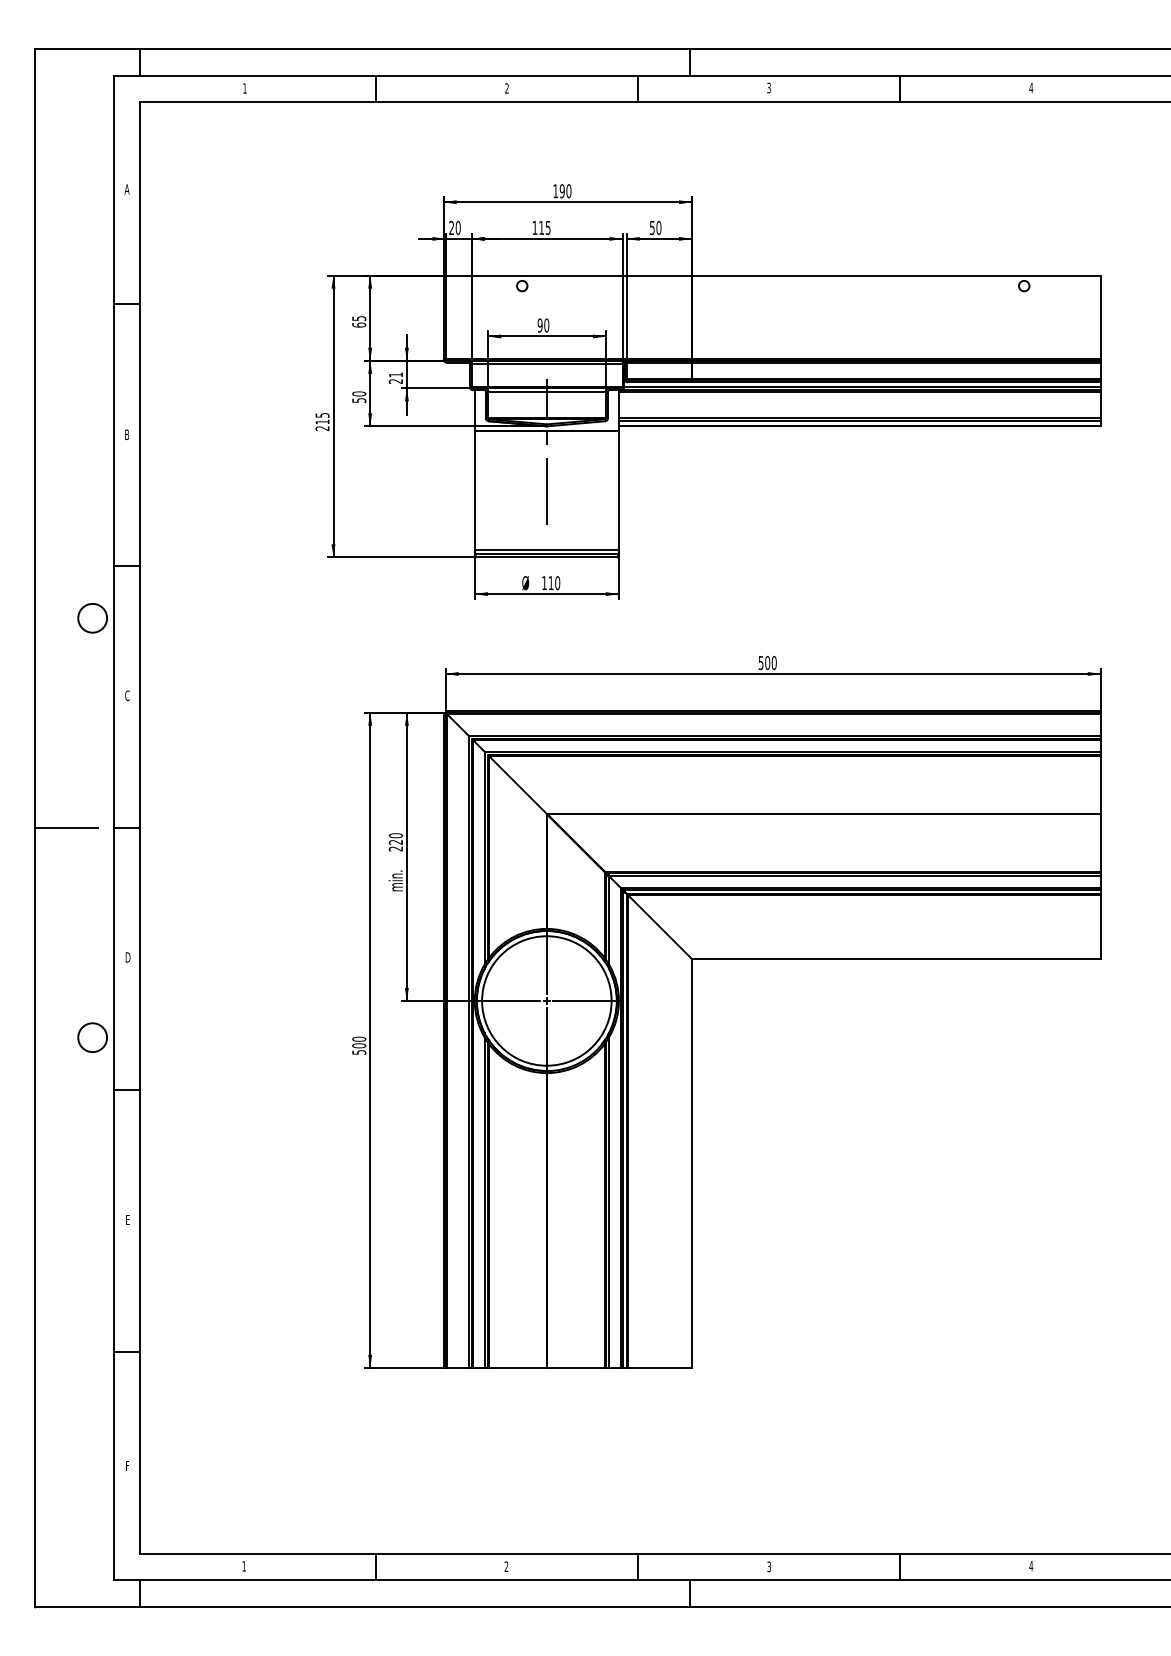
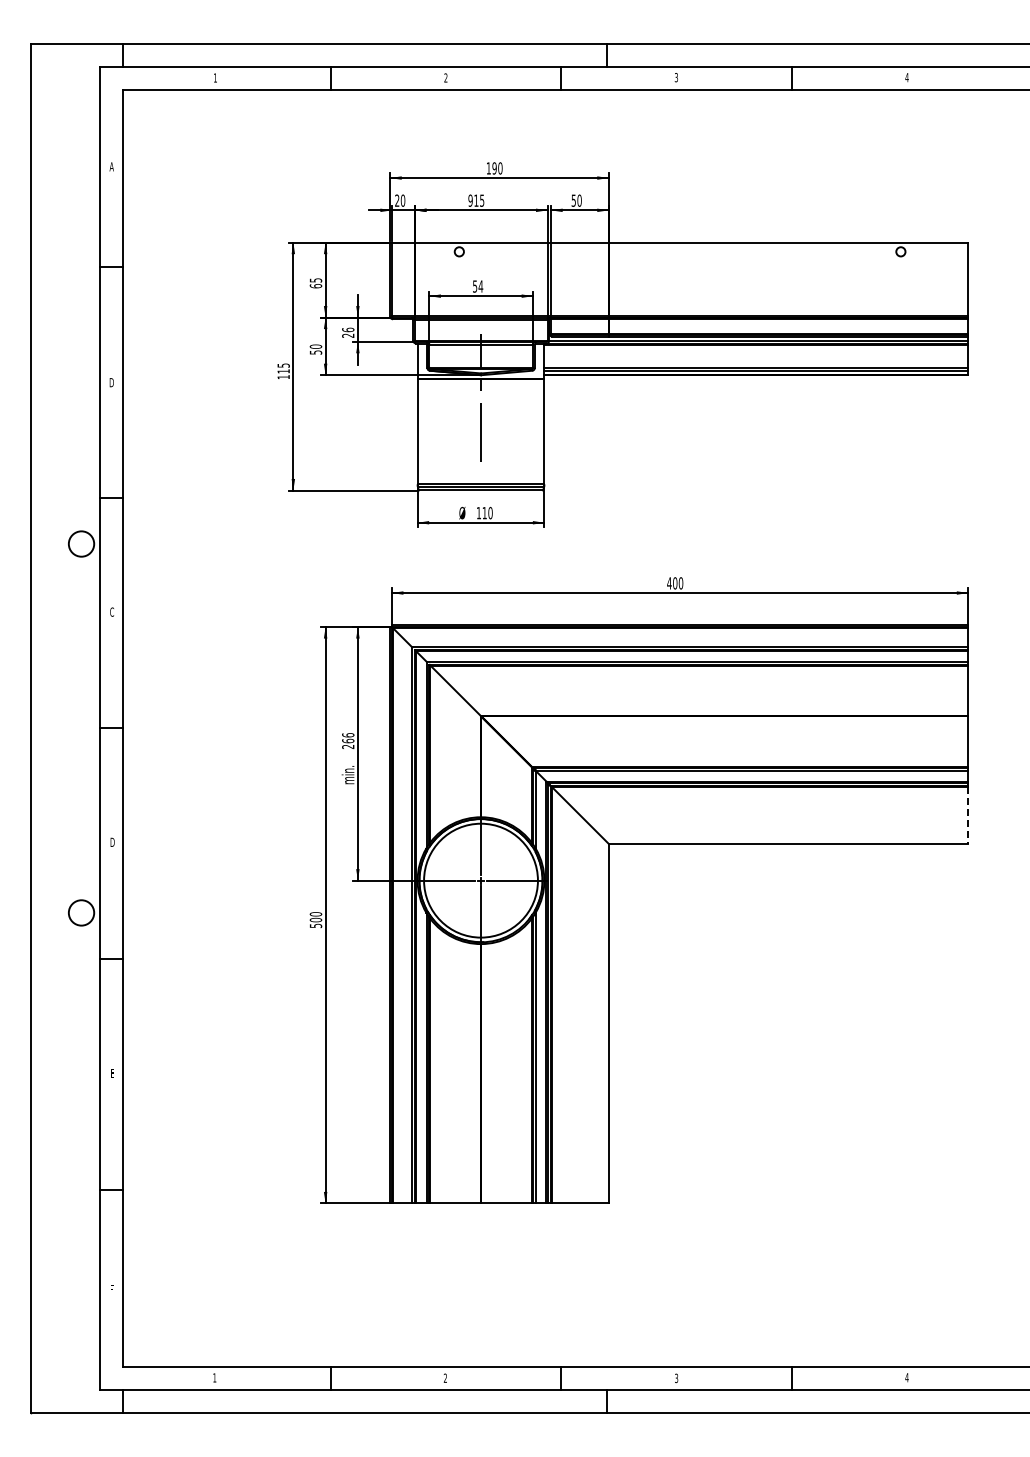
text: (534, 227) -> (470, 200), 115 -> 915
text: (542, 325) -> (477, 286), 90 -> 54
text: (396, 374) -> (348, 329), 21 -> 26
text: (322, 428) -> (283, 377), 215 -> 115
text: (126, 434) -> (111, 382), B -> D
text: (761, 663) -> (669, 583), 500 -> 400
line: (66, 828) -> (58, 728), removed
text: (396, 839) -> (348, 738), 220 -> 266
line: (1101, 928) -> (968, 816), solid -> dashed

